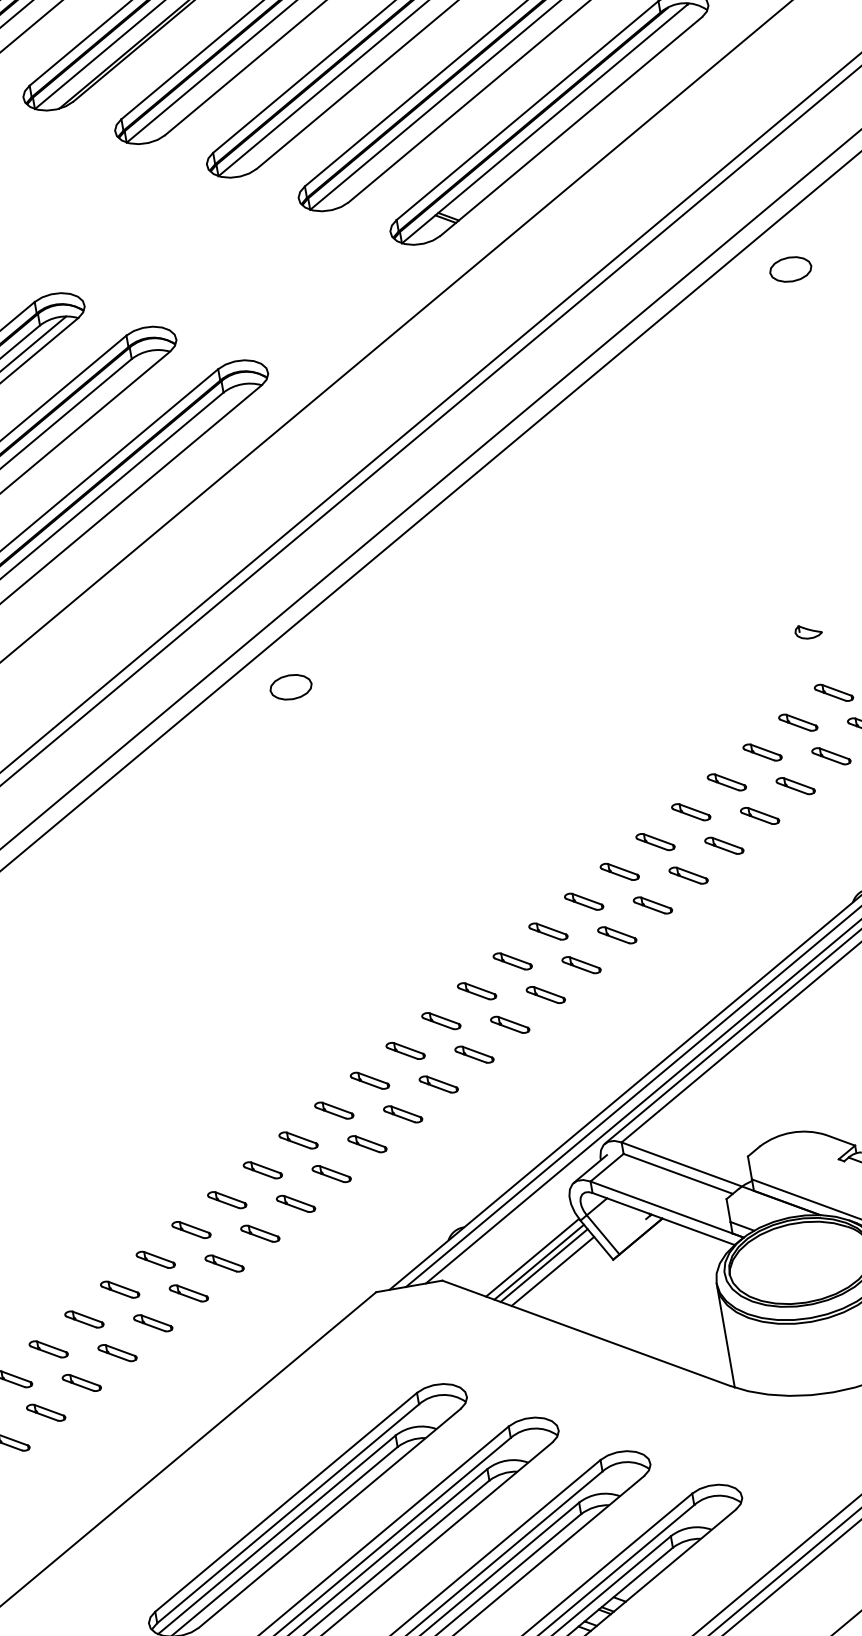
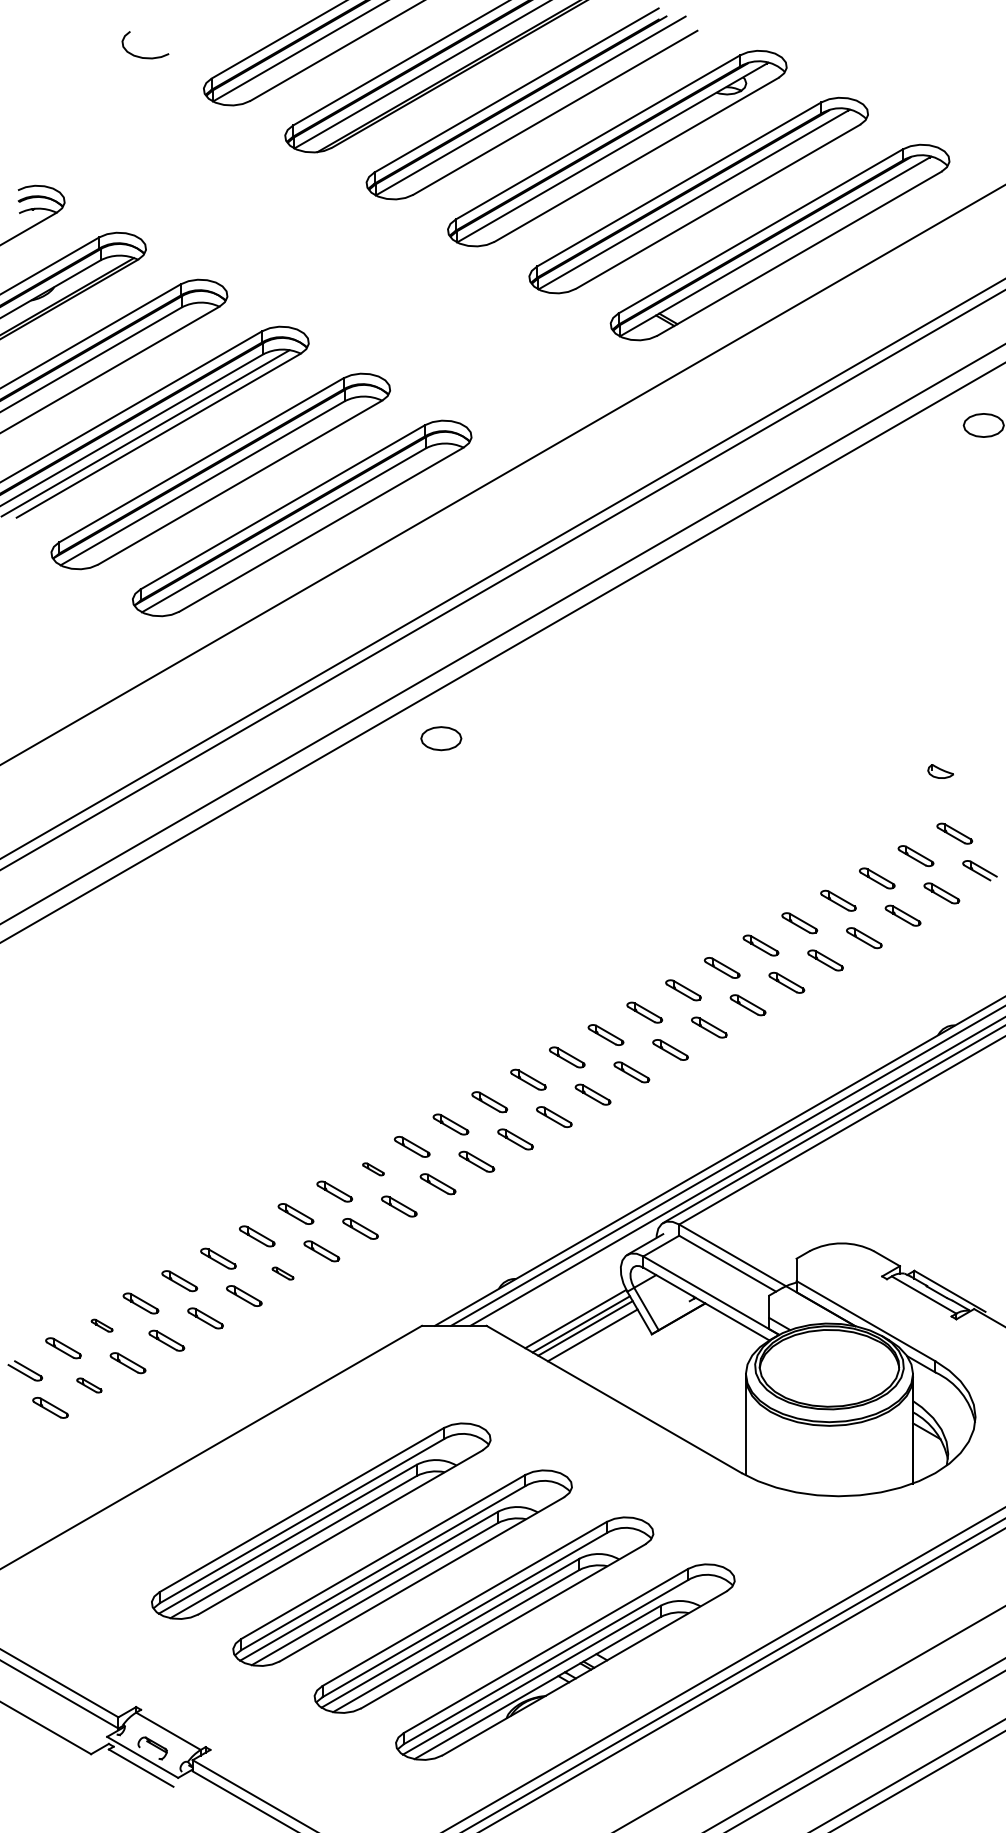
part: (298, 1140) -> (373, 1169), size x0.6
part: (224, 1263) -> (282, 1273), size x0.6
part: (47, 1349) -> (101, 1325), size x0.6
part: (46, 1412) -> (89, 1385), size x0.7

